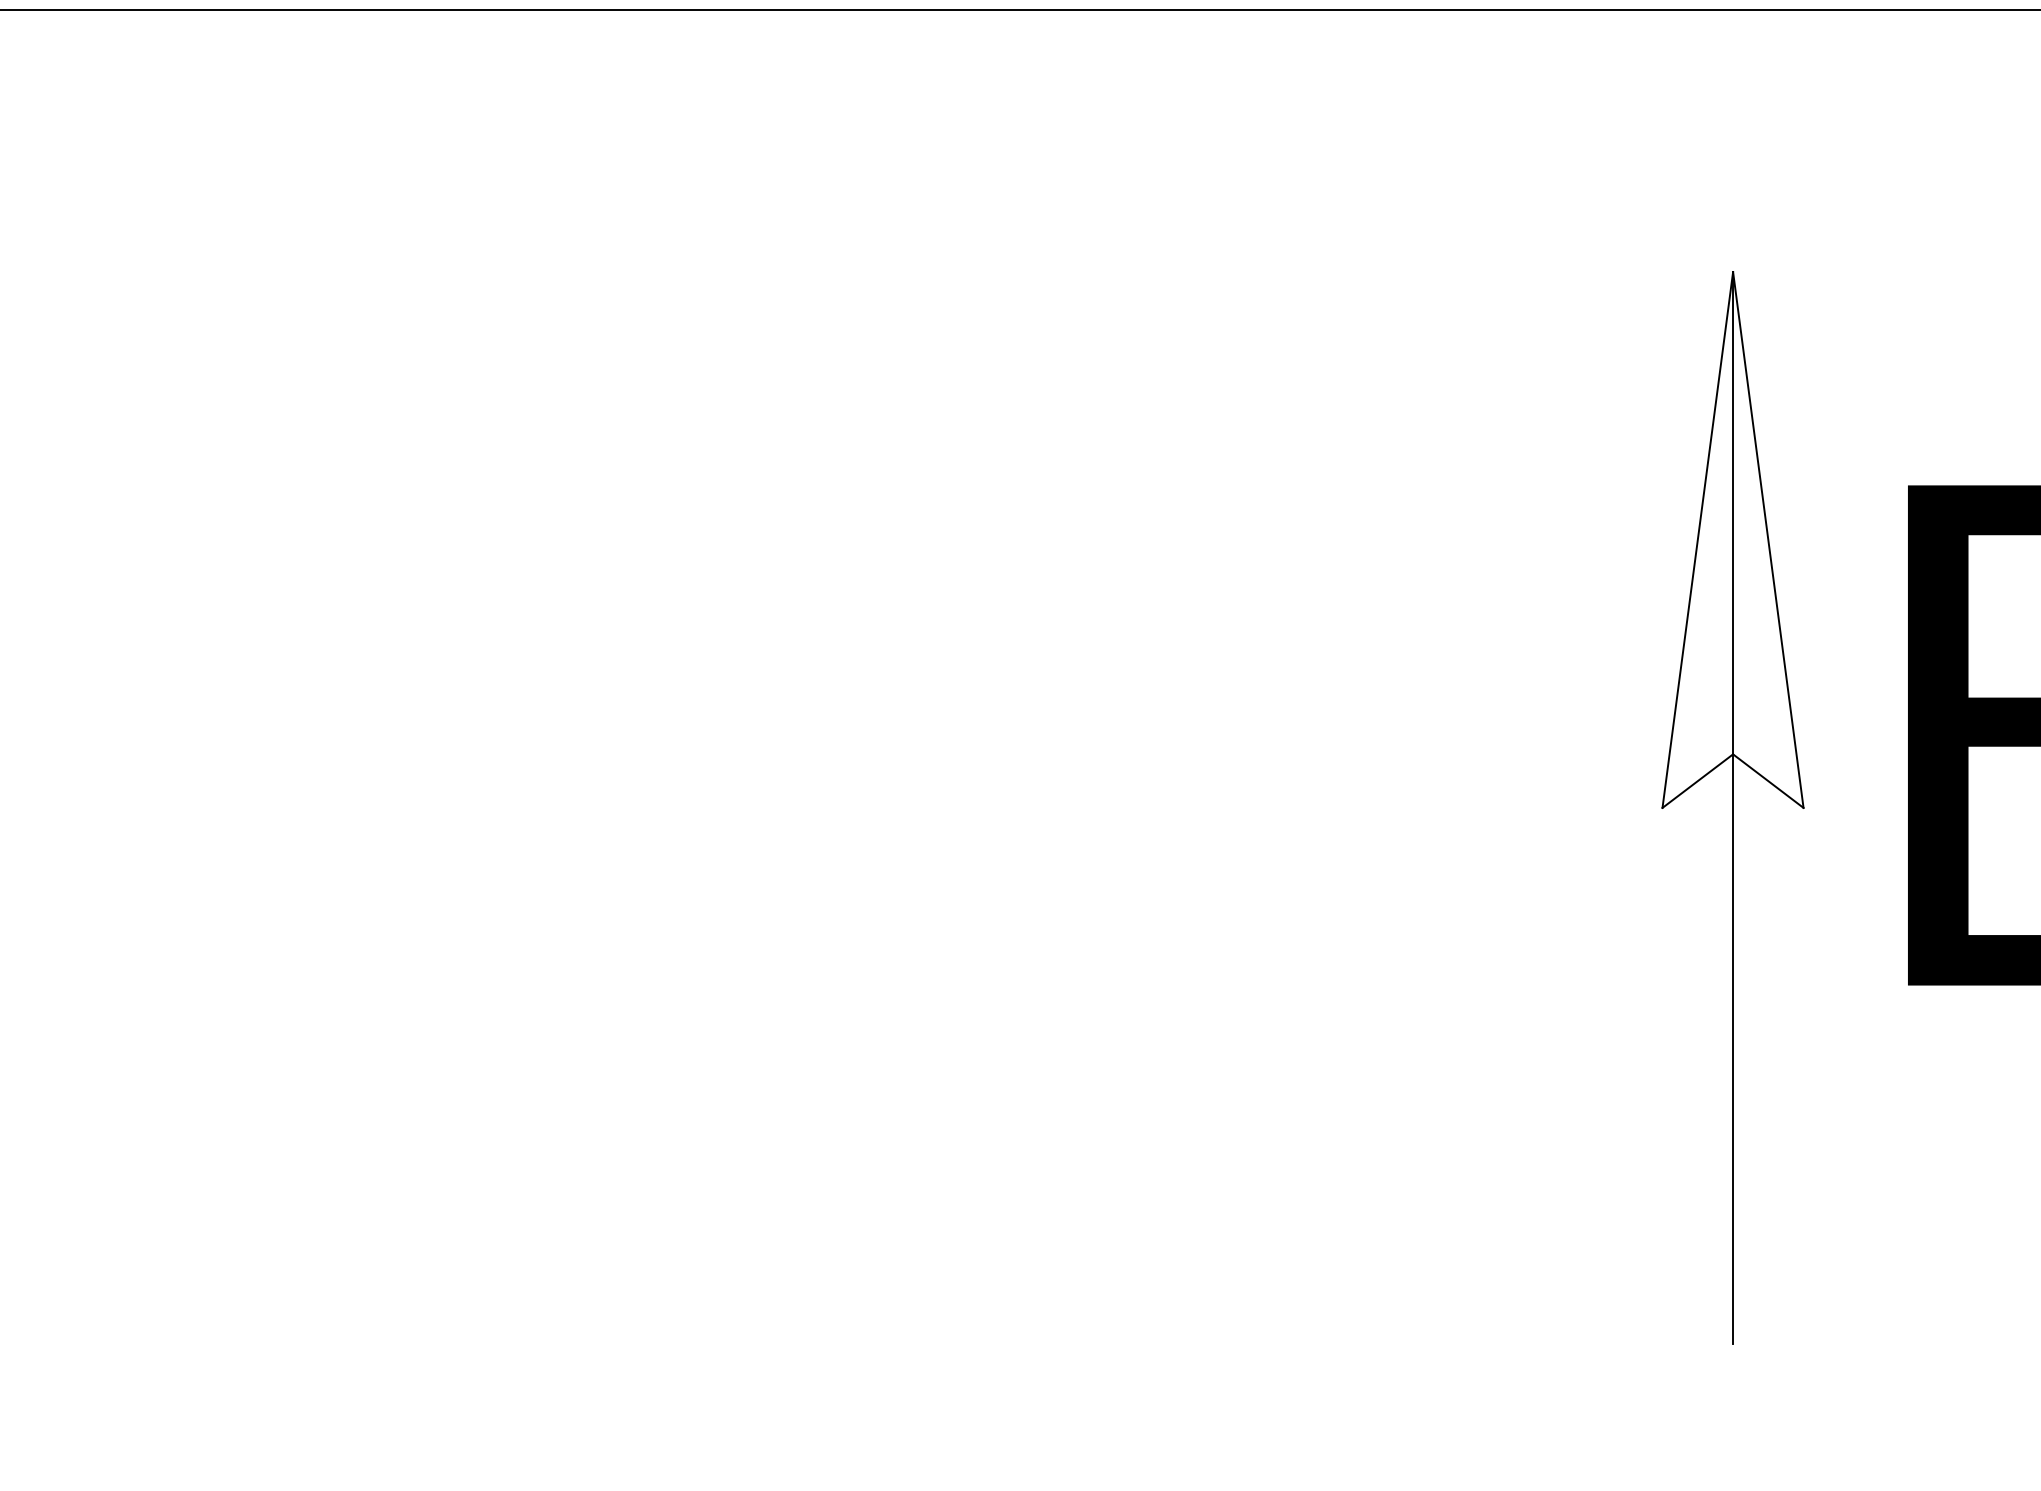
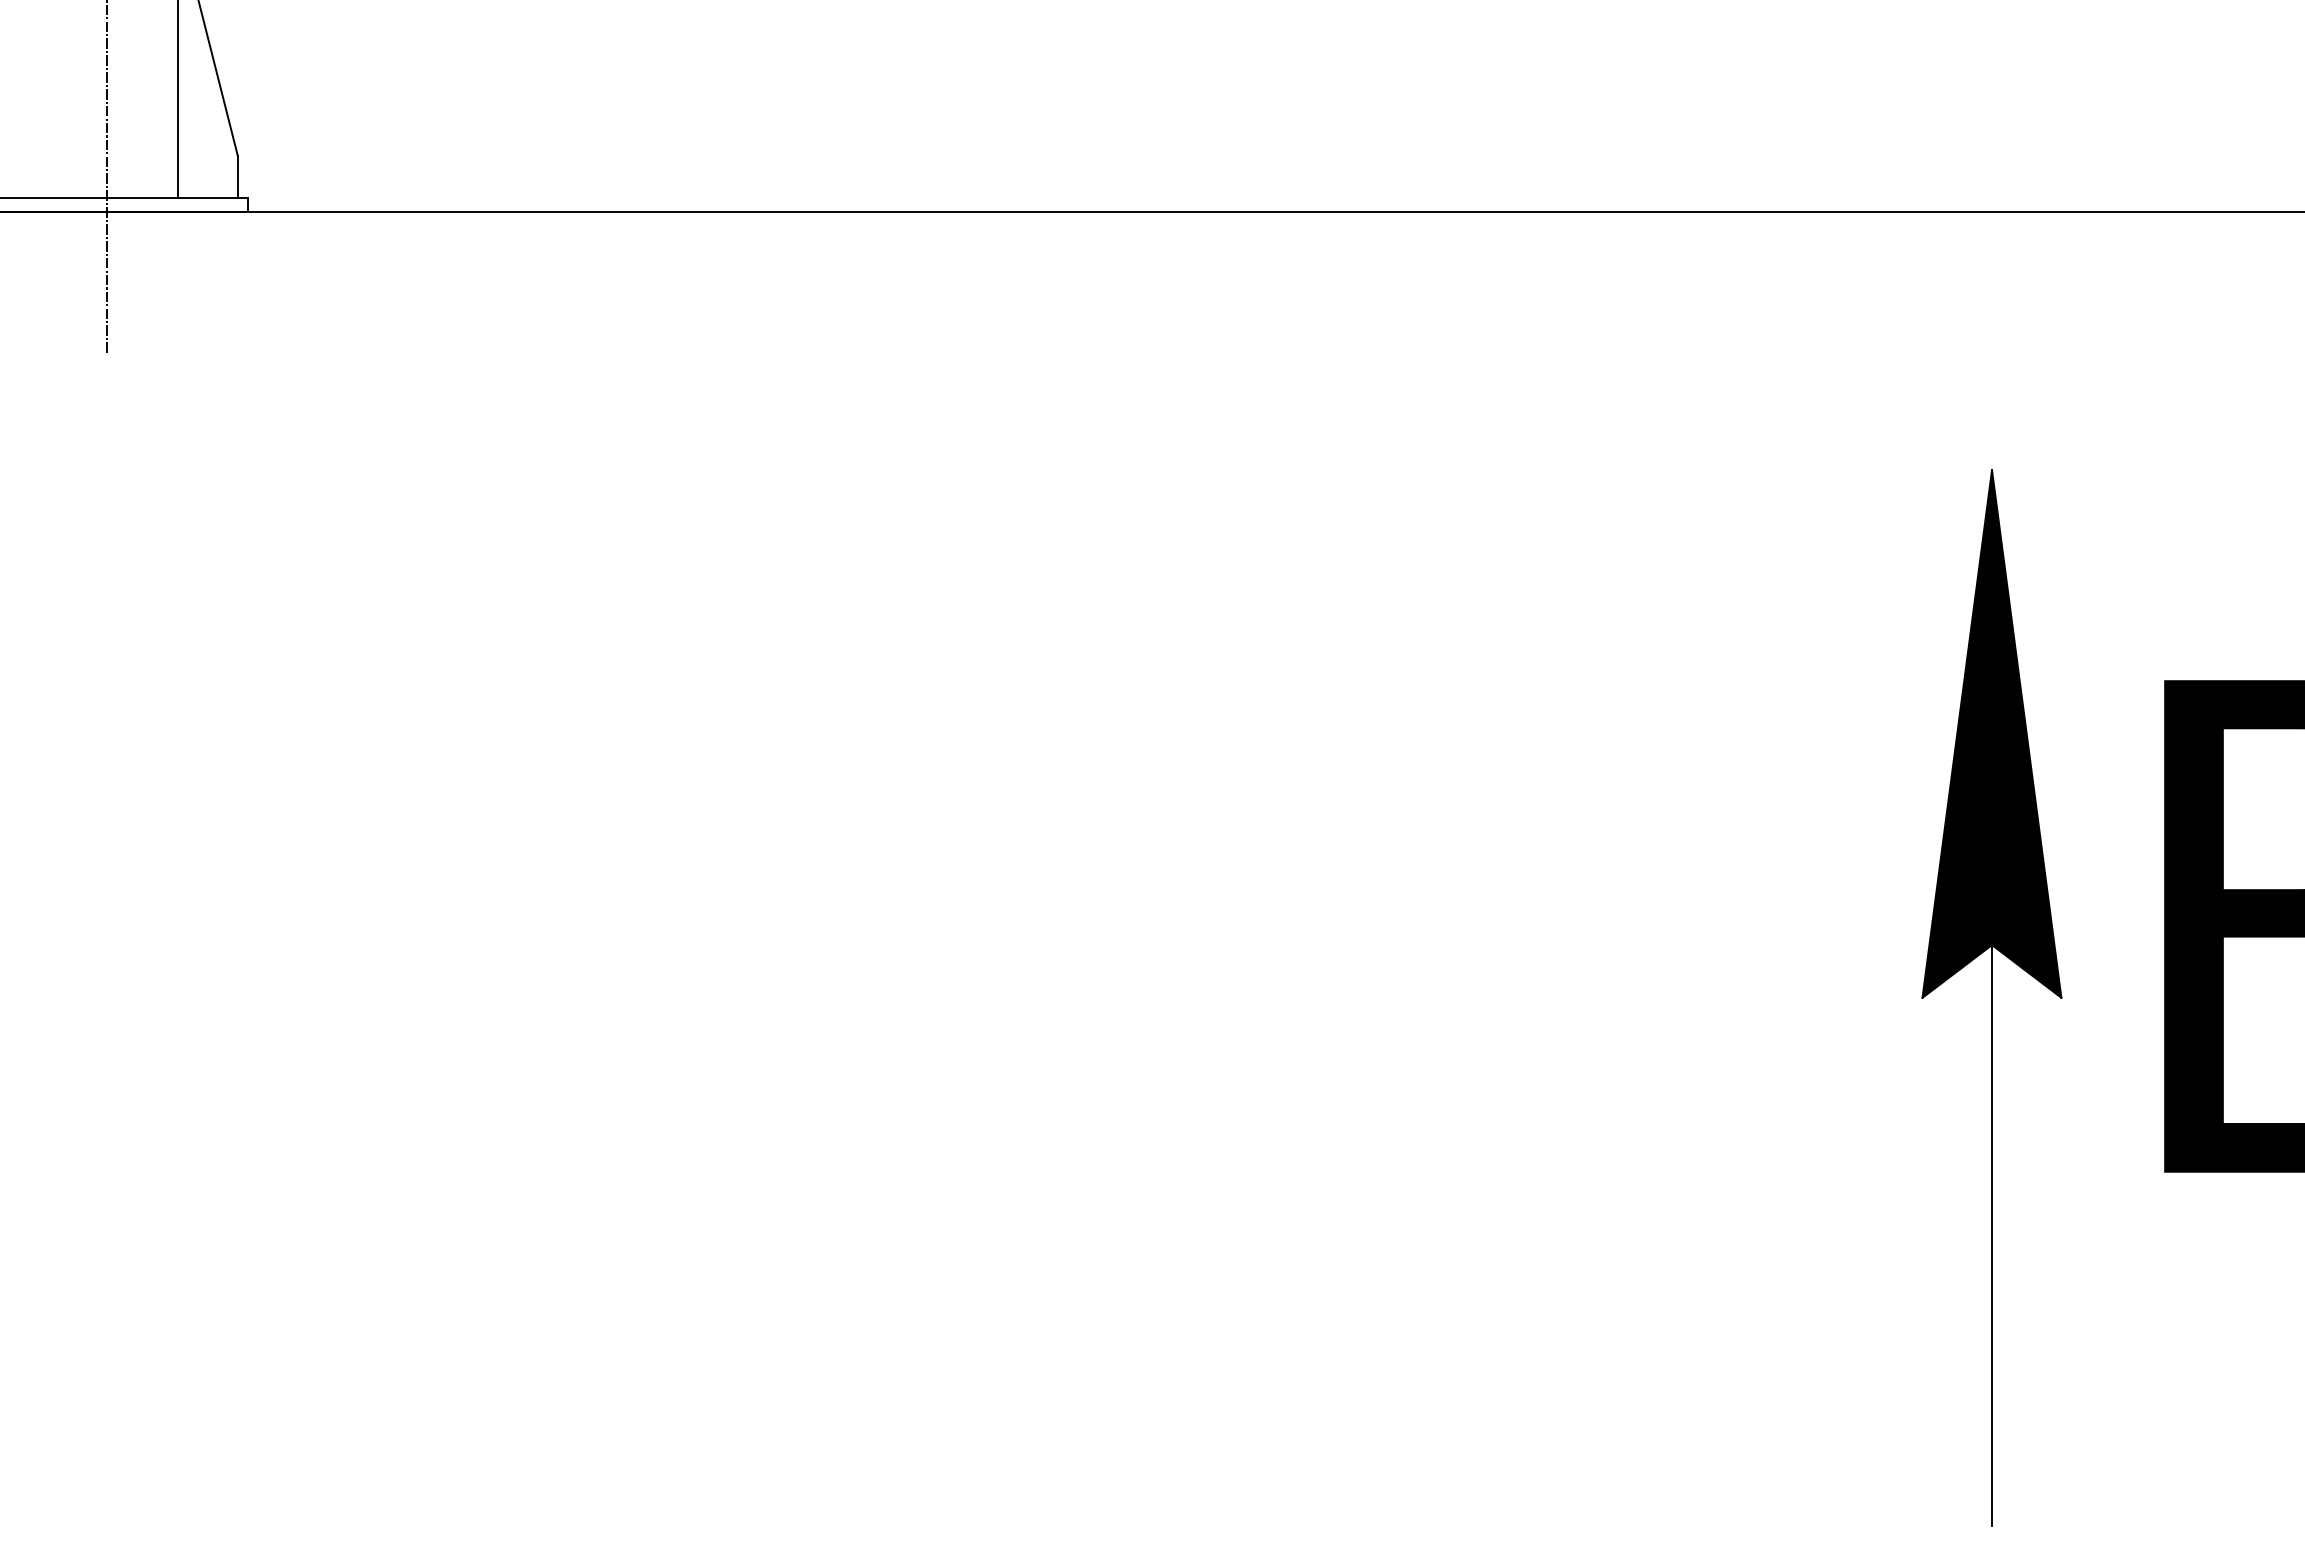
fill: (1732, 539) -> (1991, 733), added

